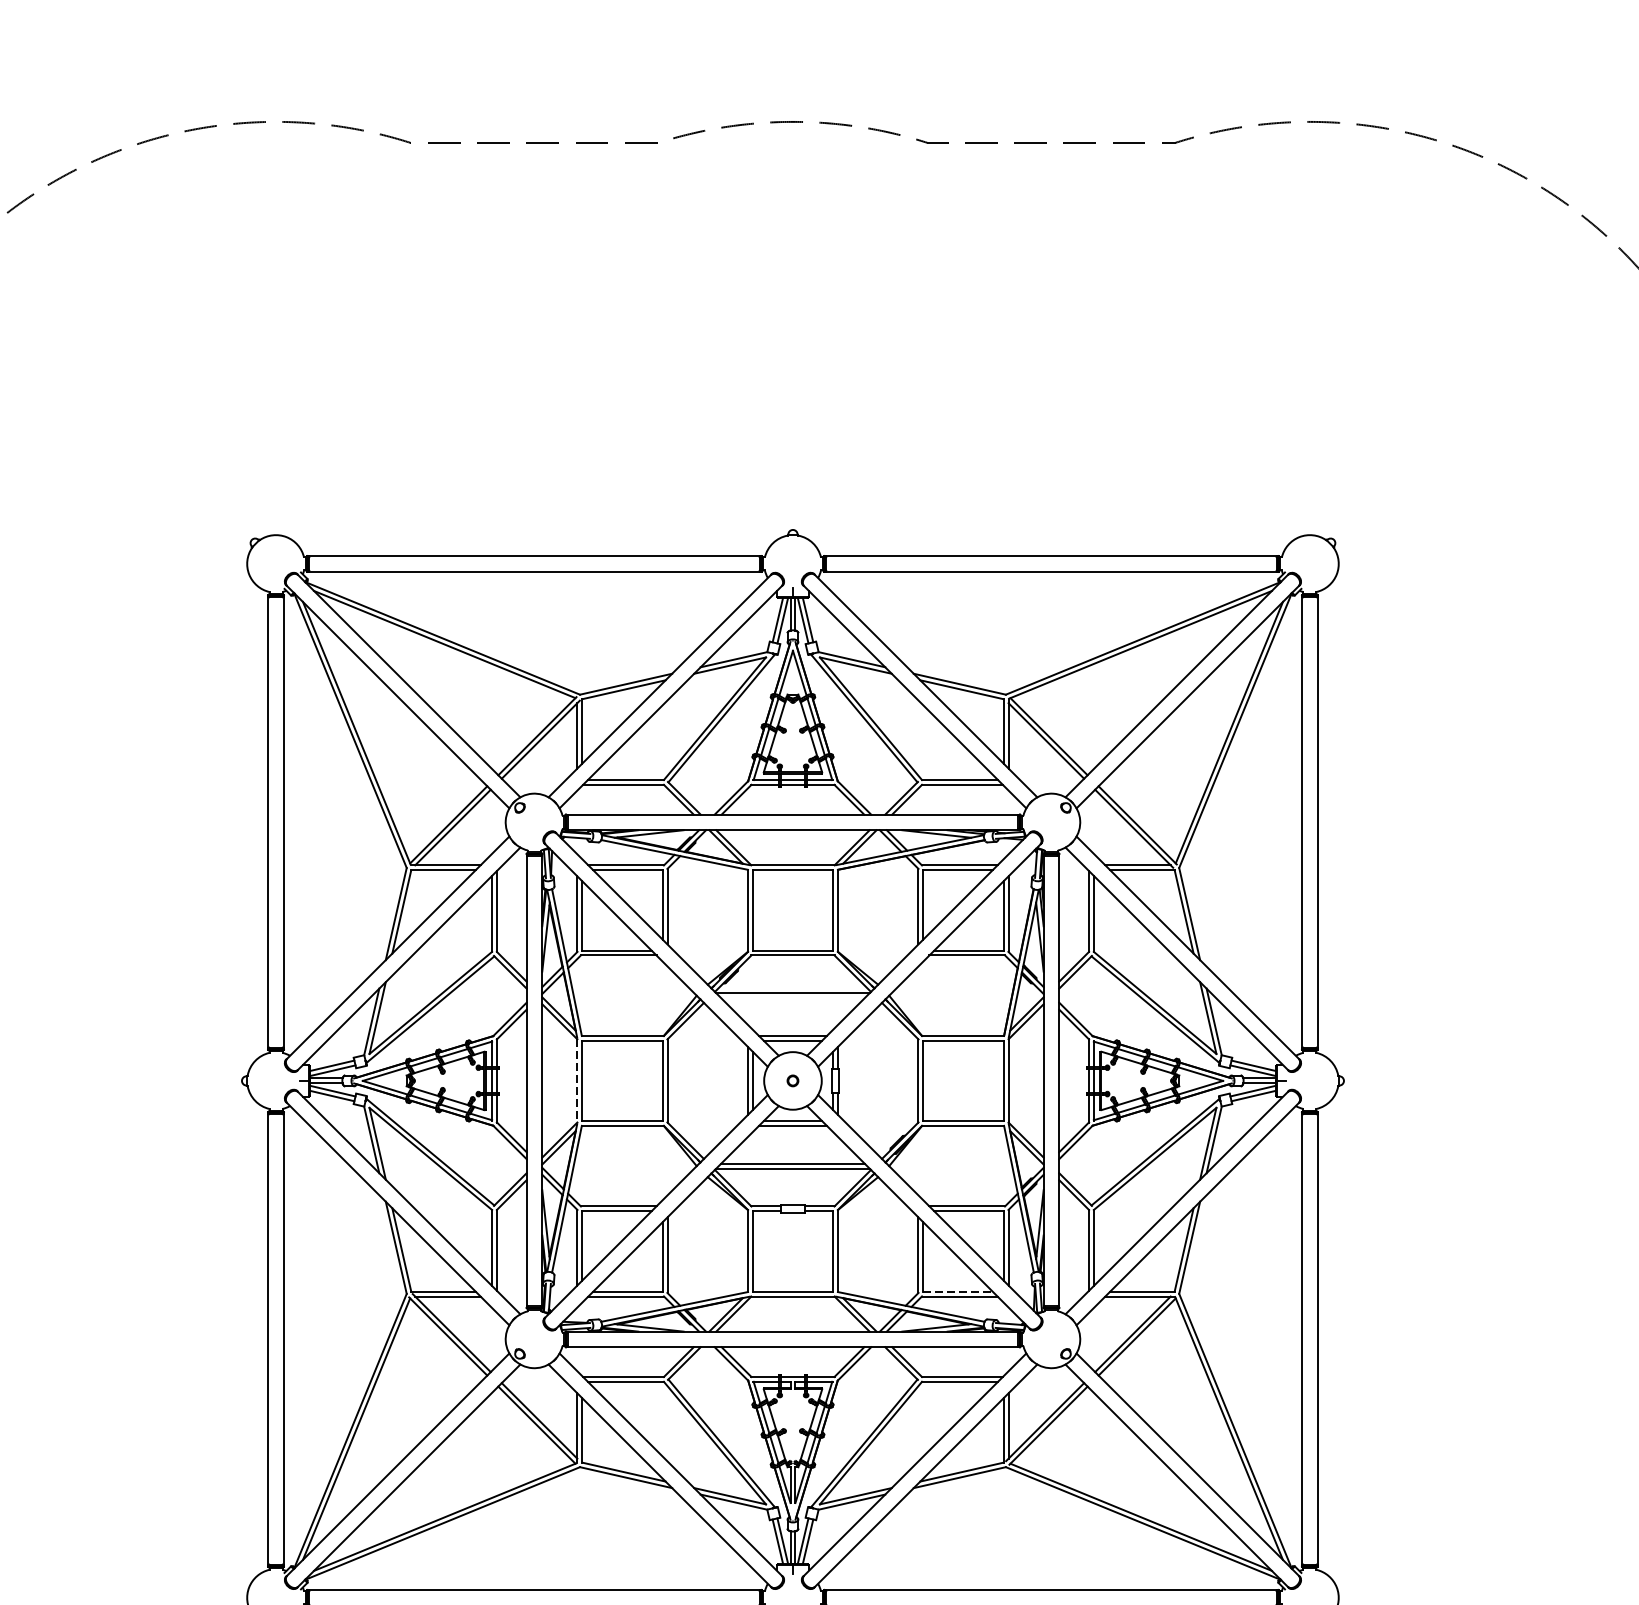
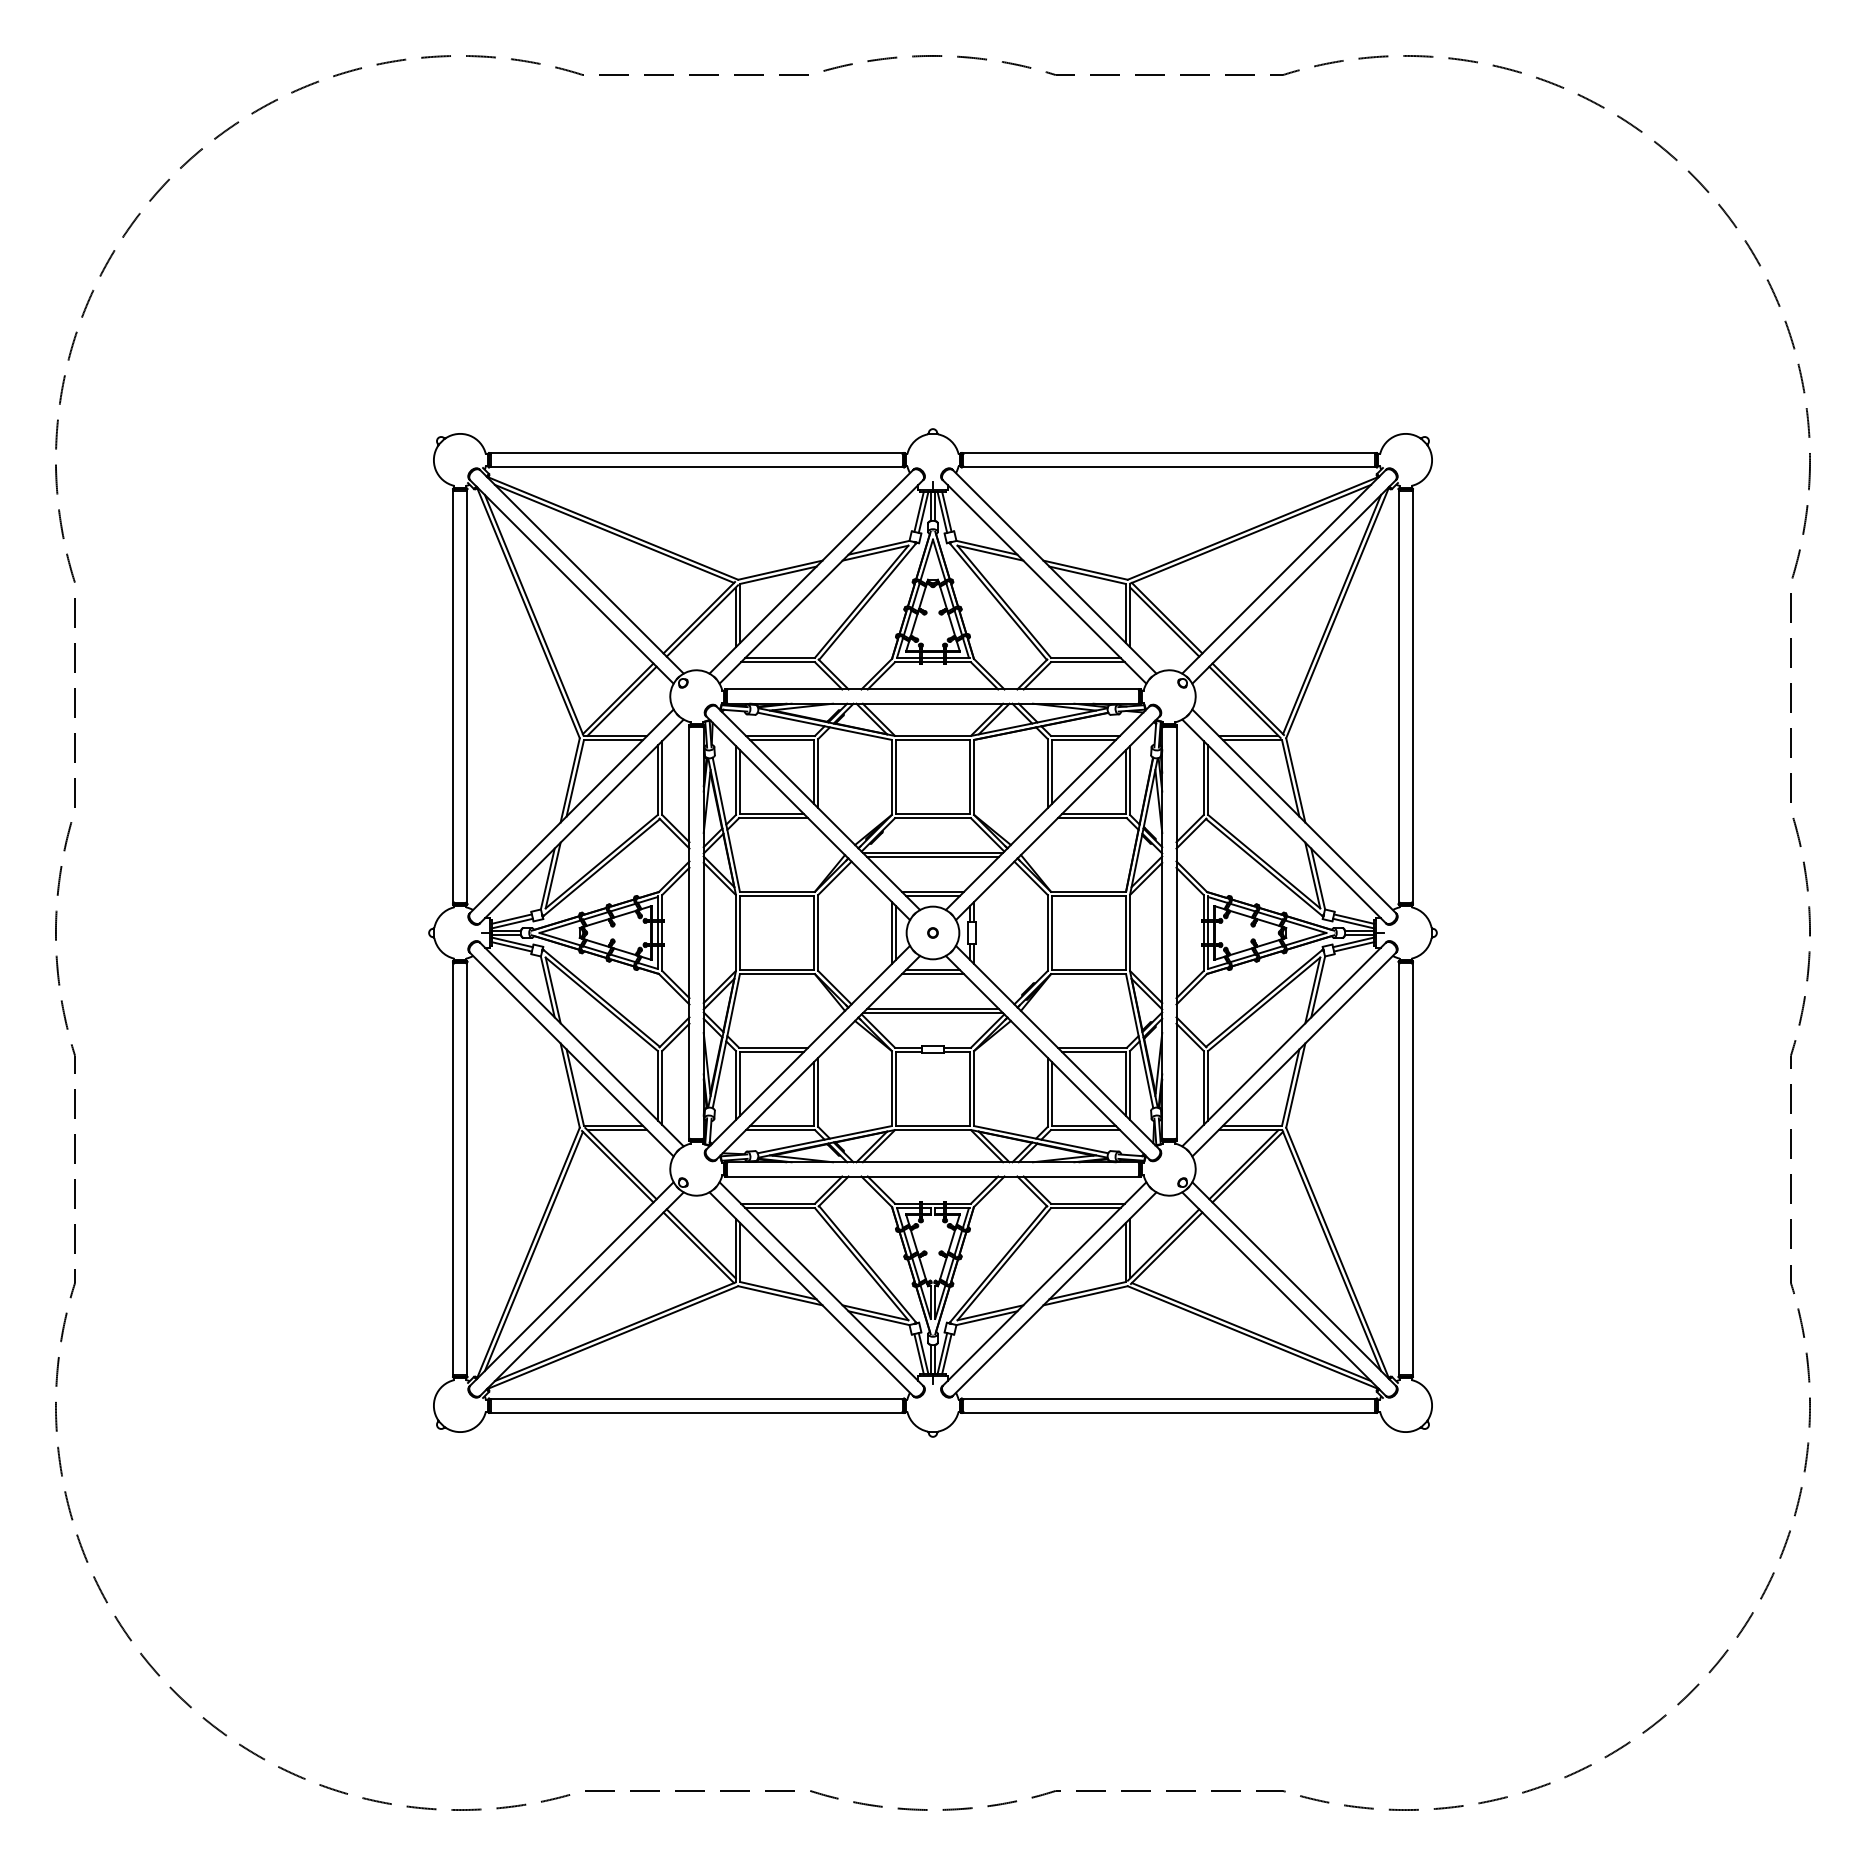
line: (792, 998) -> (932, 857), added
line: (577, 1081) -> (735, 933), dashed -> solid
line: (957, 1291) -> (1083, 1125), dashed -> solid

